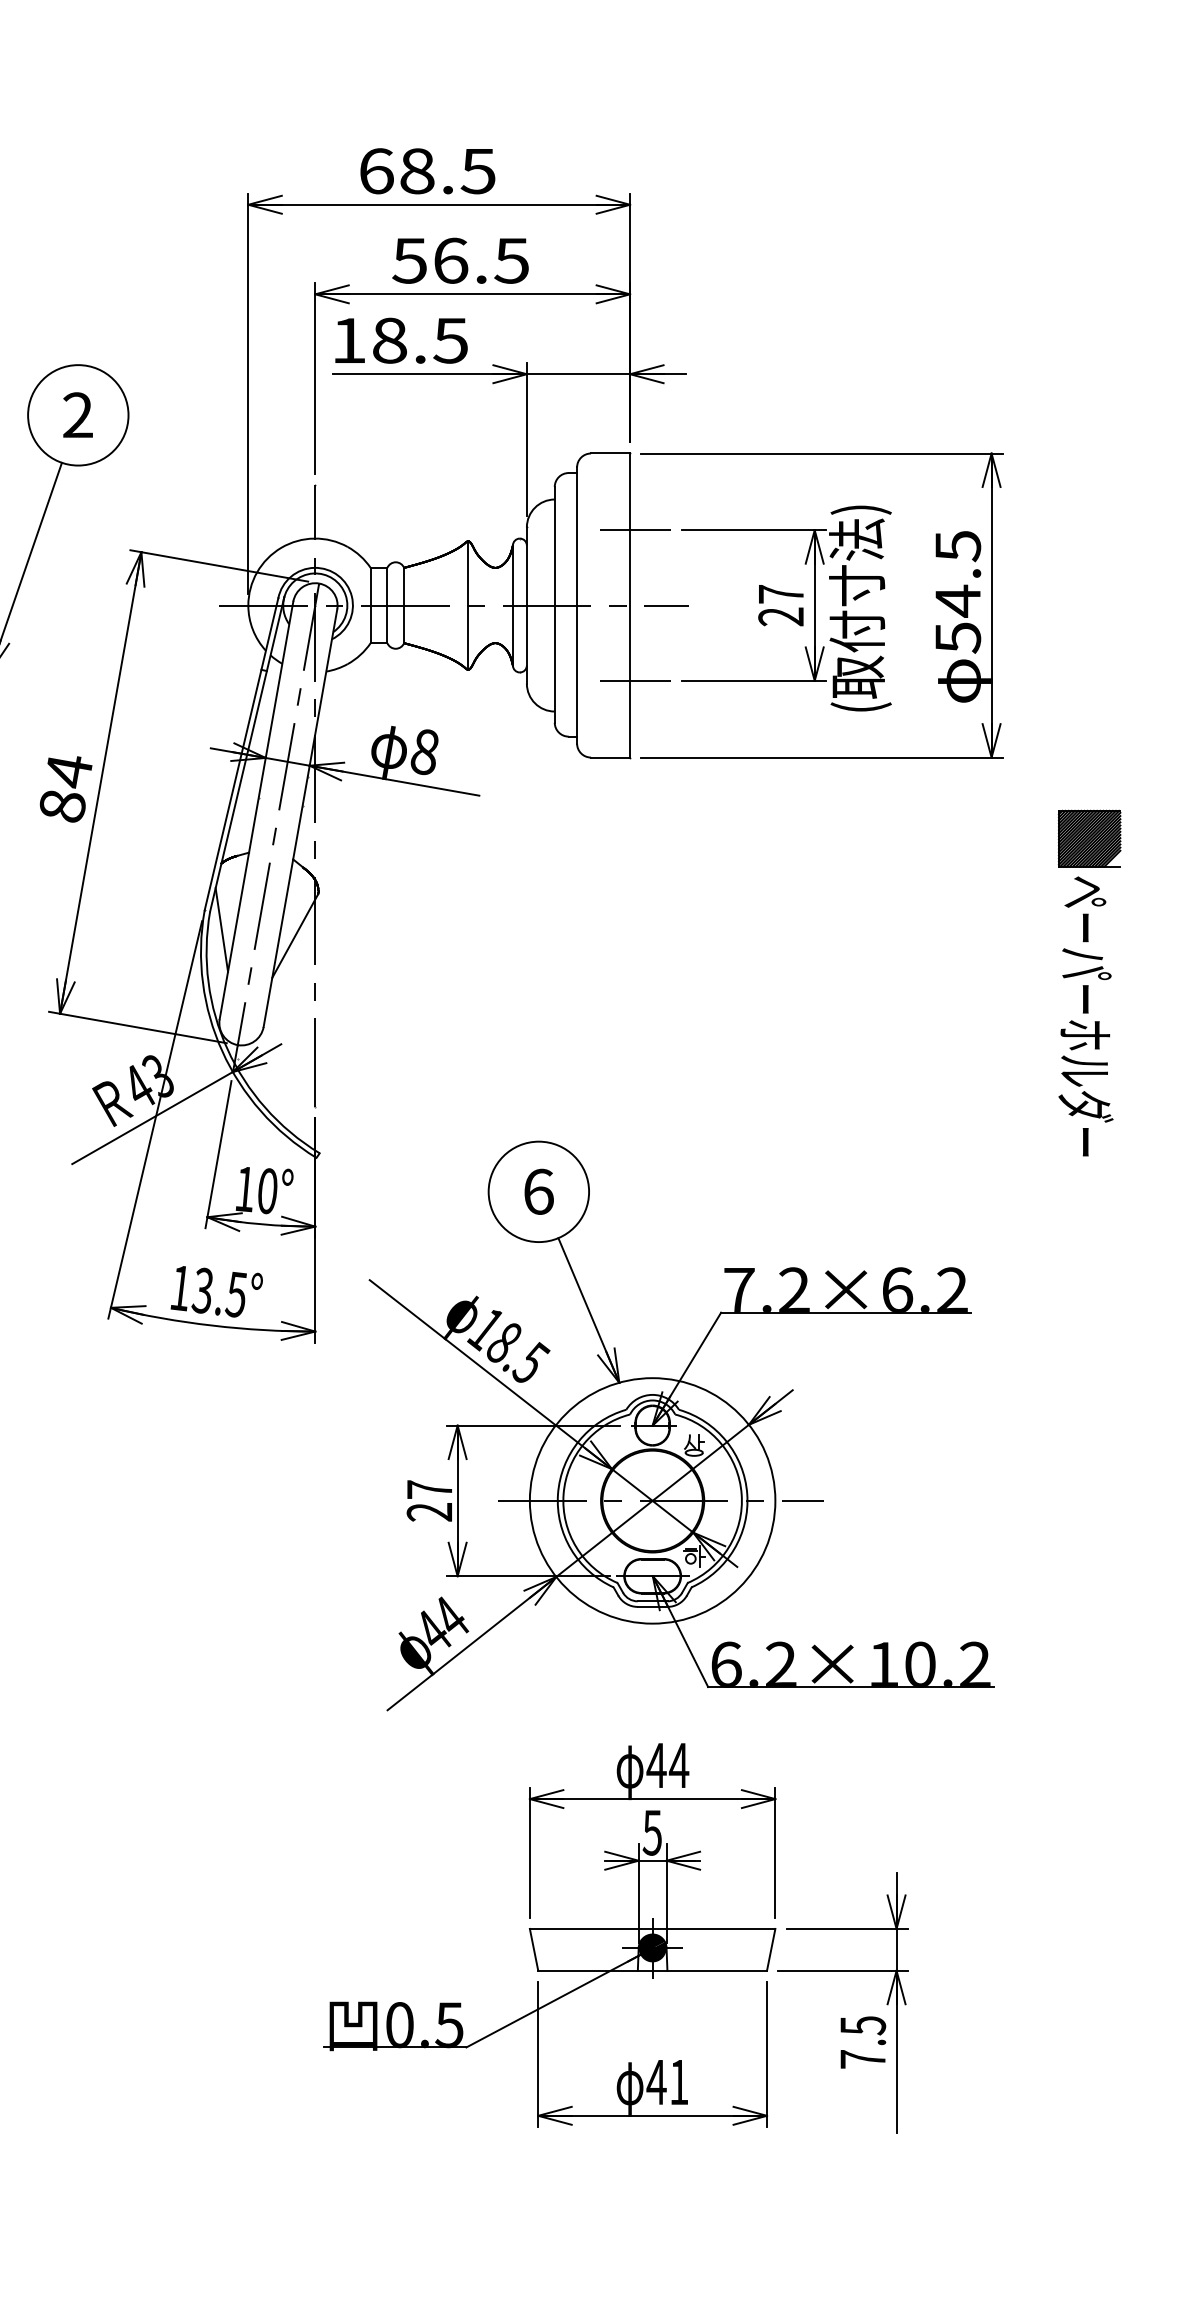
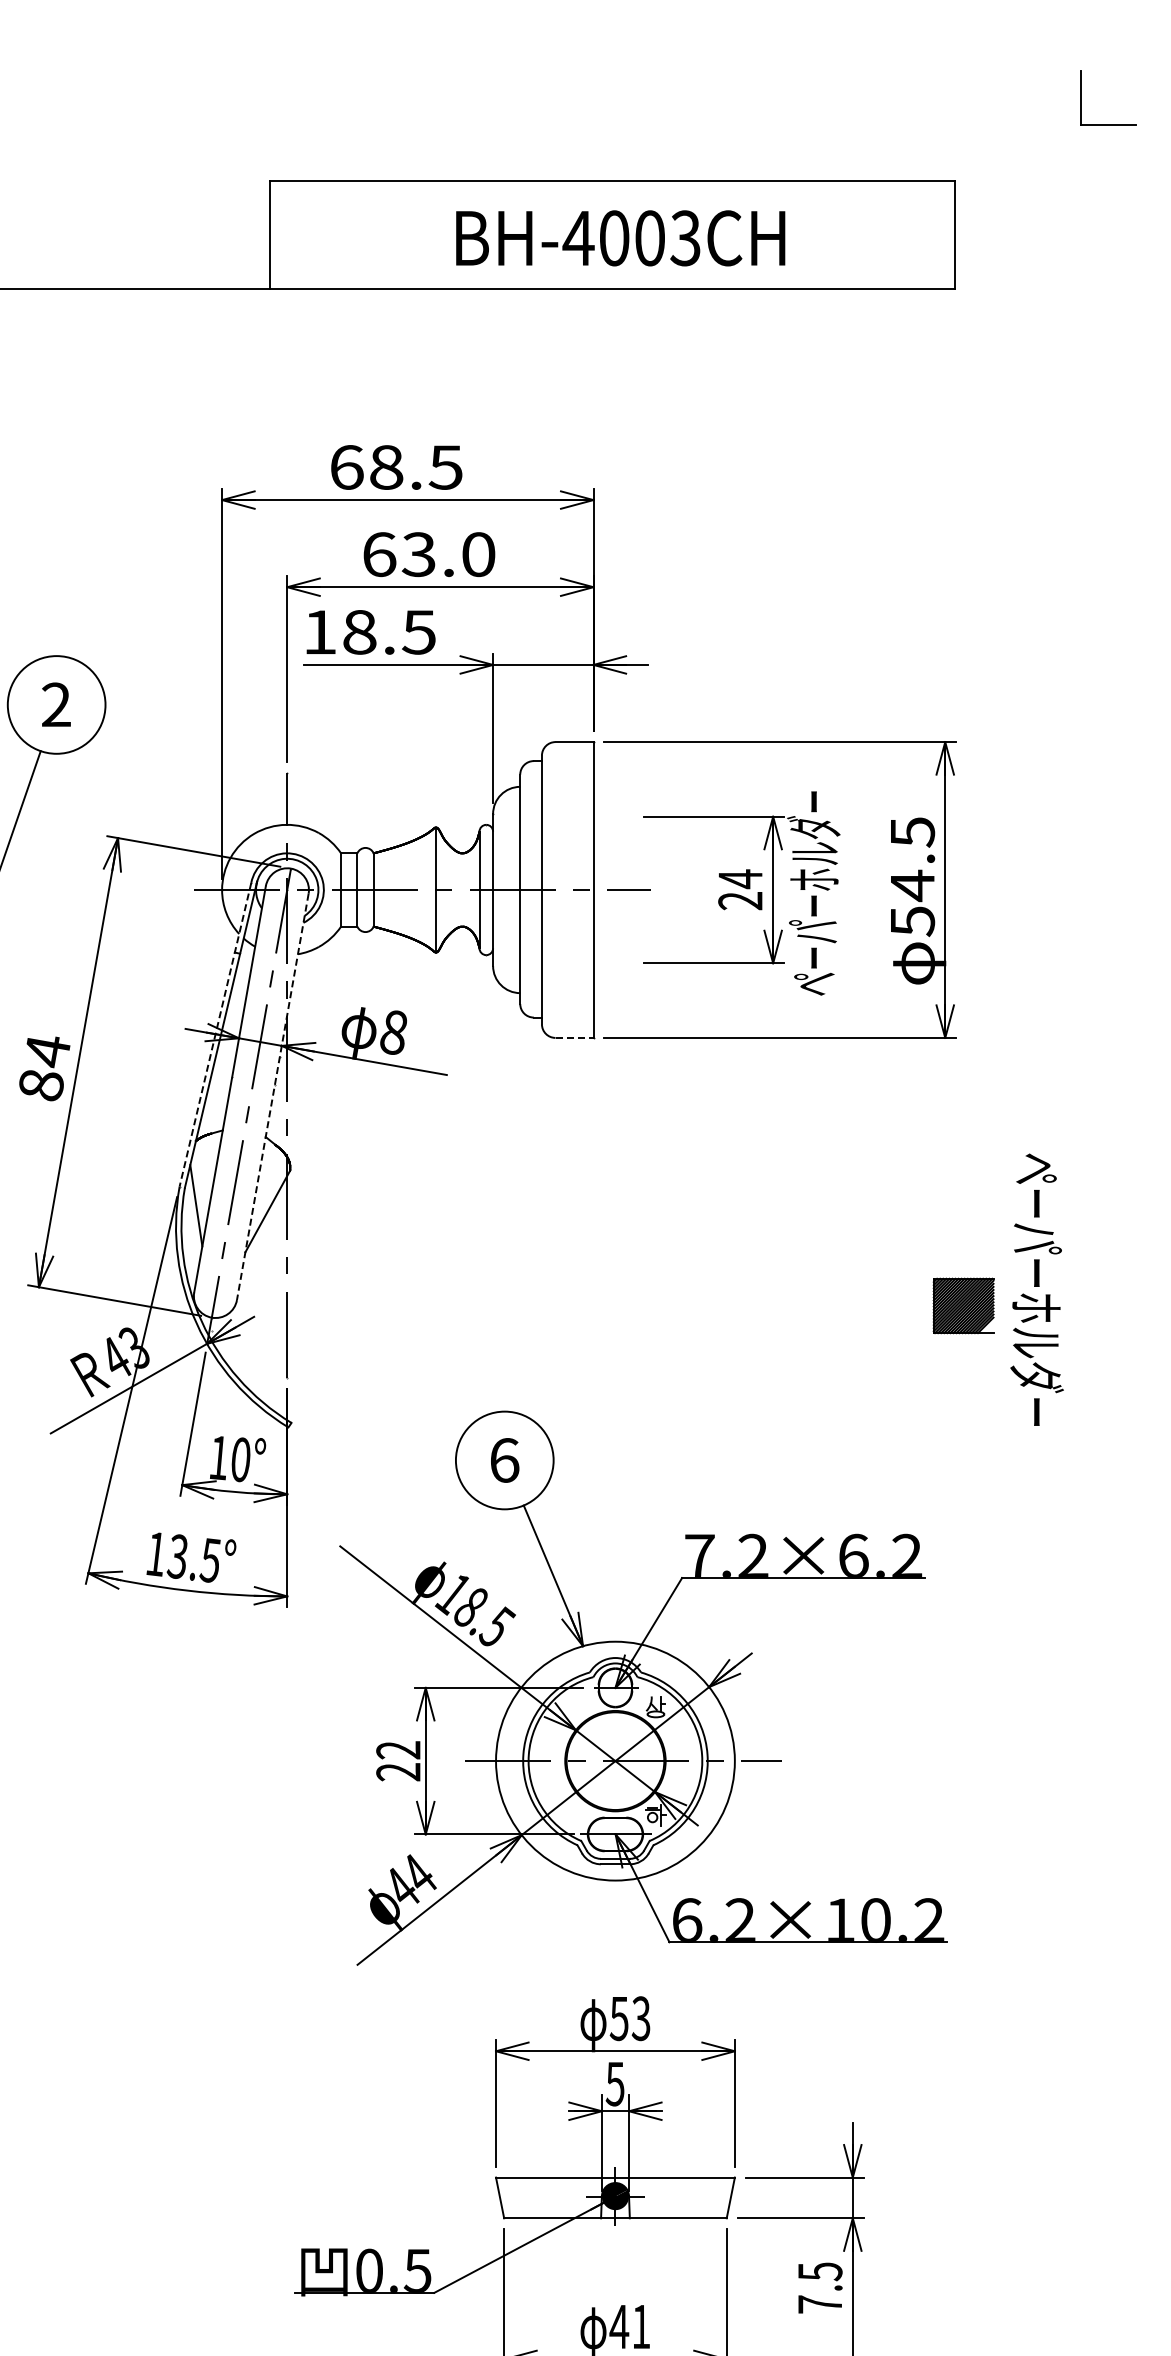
text: (460, 260) -> (428, 554), 56.5 -> 63.0
line: (635, 529) -> (598, 816), removed
text: (781, 594) -> (740, 879), 27 -> 24
text: (860, 609) -> (817, 893), (取付寸法) -> ペーパーホルダー
line: (635, 681) -> (598, 963), removed
line: (241, 755) -> (215, 1035), solid -> dashed
line: (610, 757) -> (574, 1037), solid -> dashed
line: (300, 818) -> (272, 1097), solid -> dashed
part: (1089, 838) -> (963, 1305), moved
text: (429, 1489) -> (398, 1750), 27 -> 22
text: (668, 1765) -> (630, 2018), 44 -> 53

